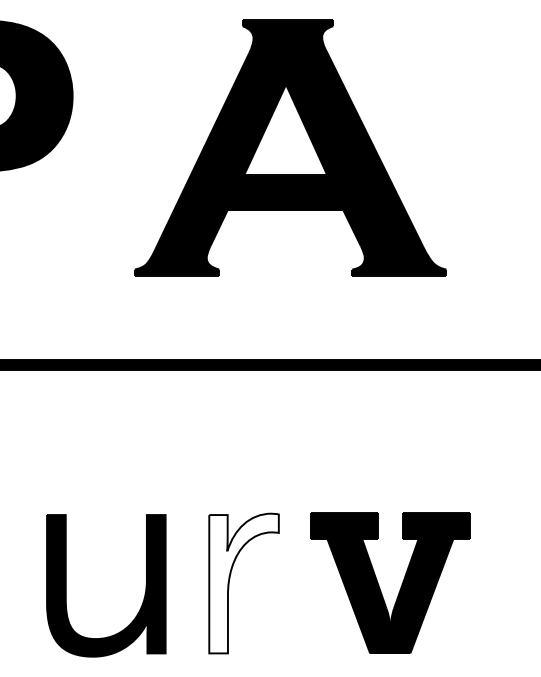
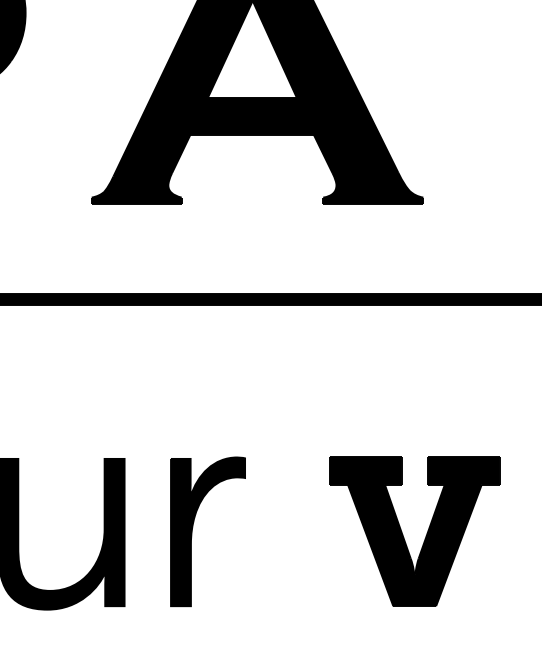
fill: (243, 583) -> (207, 531), added
part: (400, 586) -> (425, 534), moved

